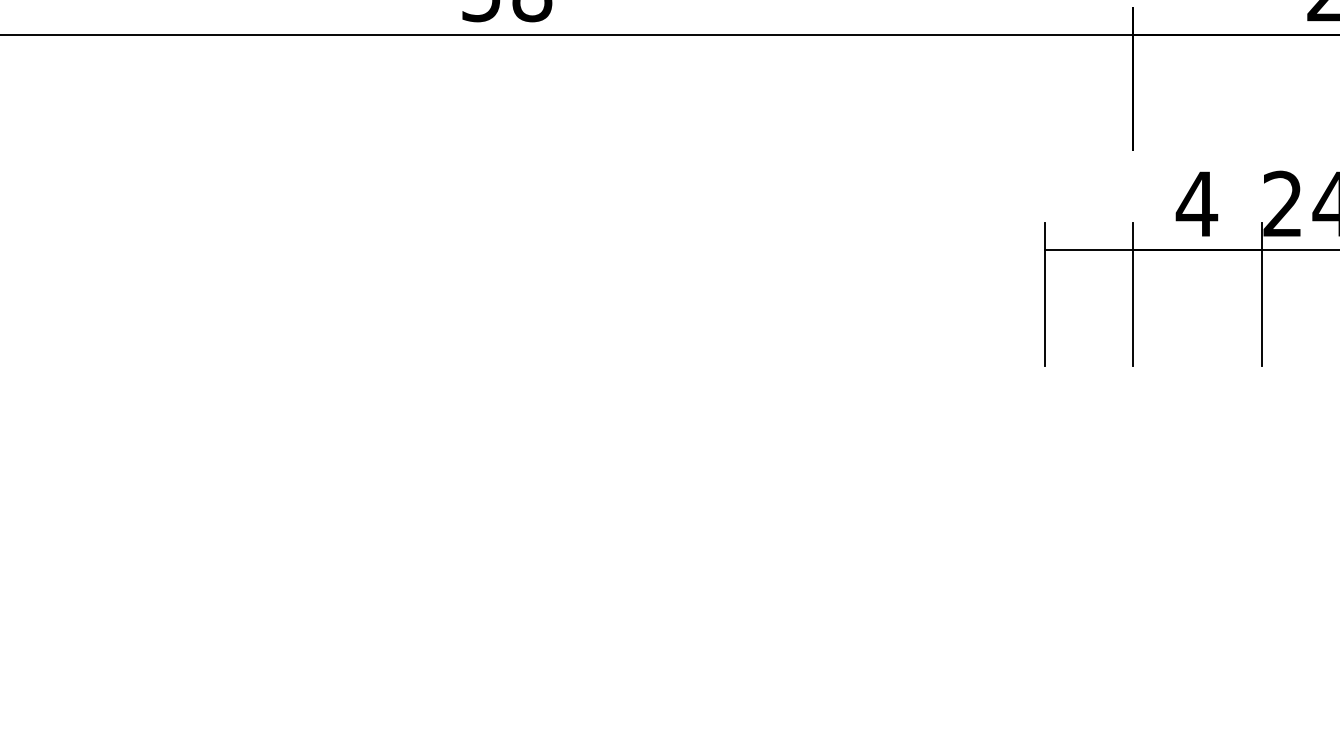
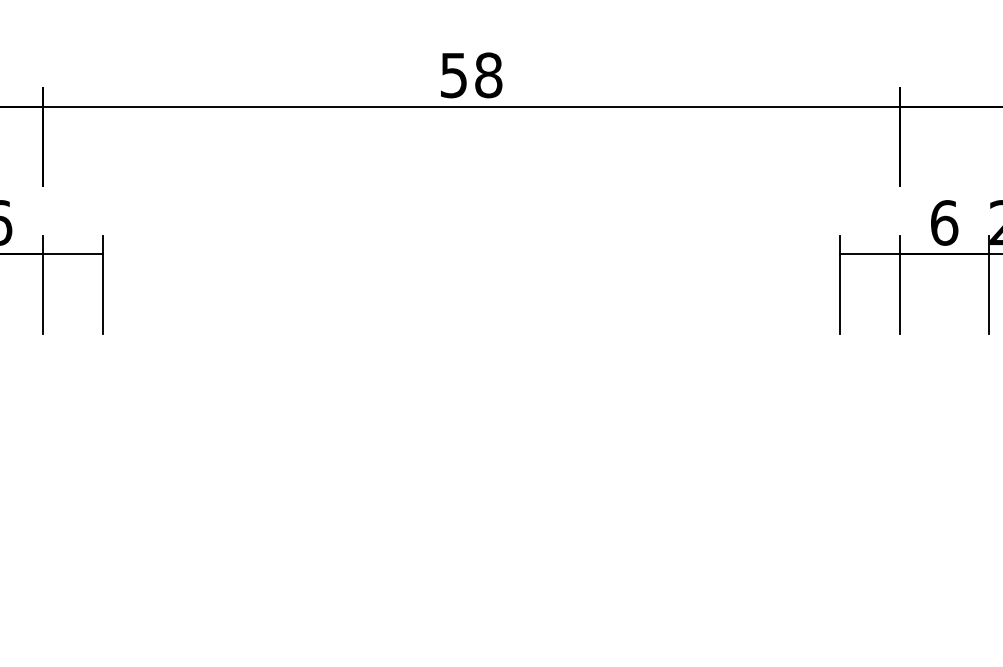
text: (1195, 203) -> (943, 222), 4 -> 6

